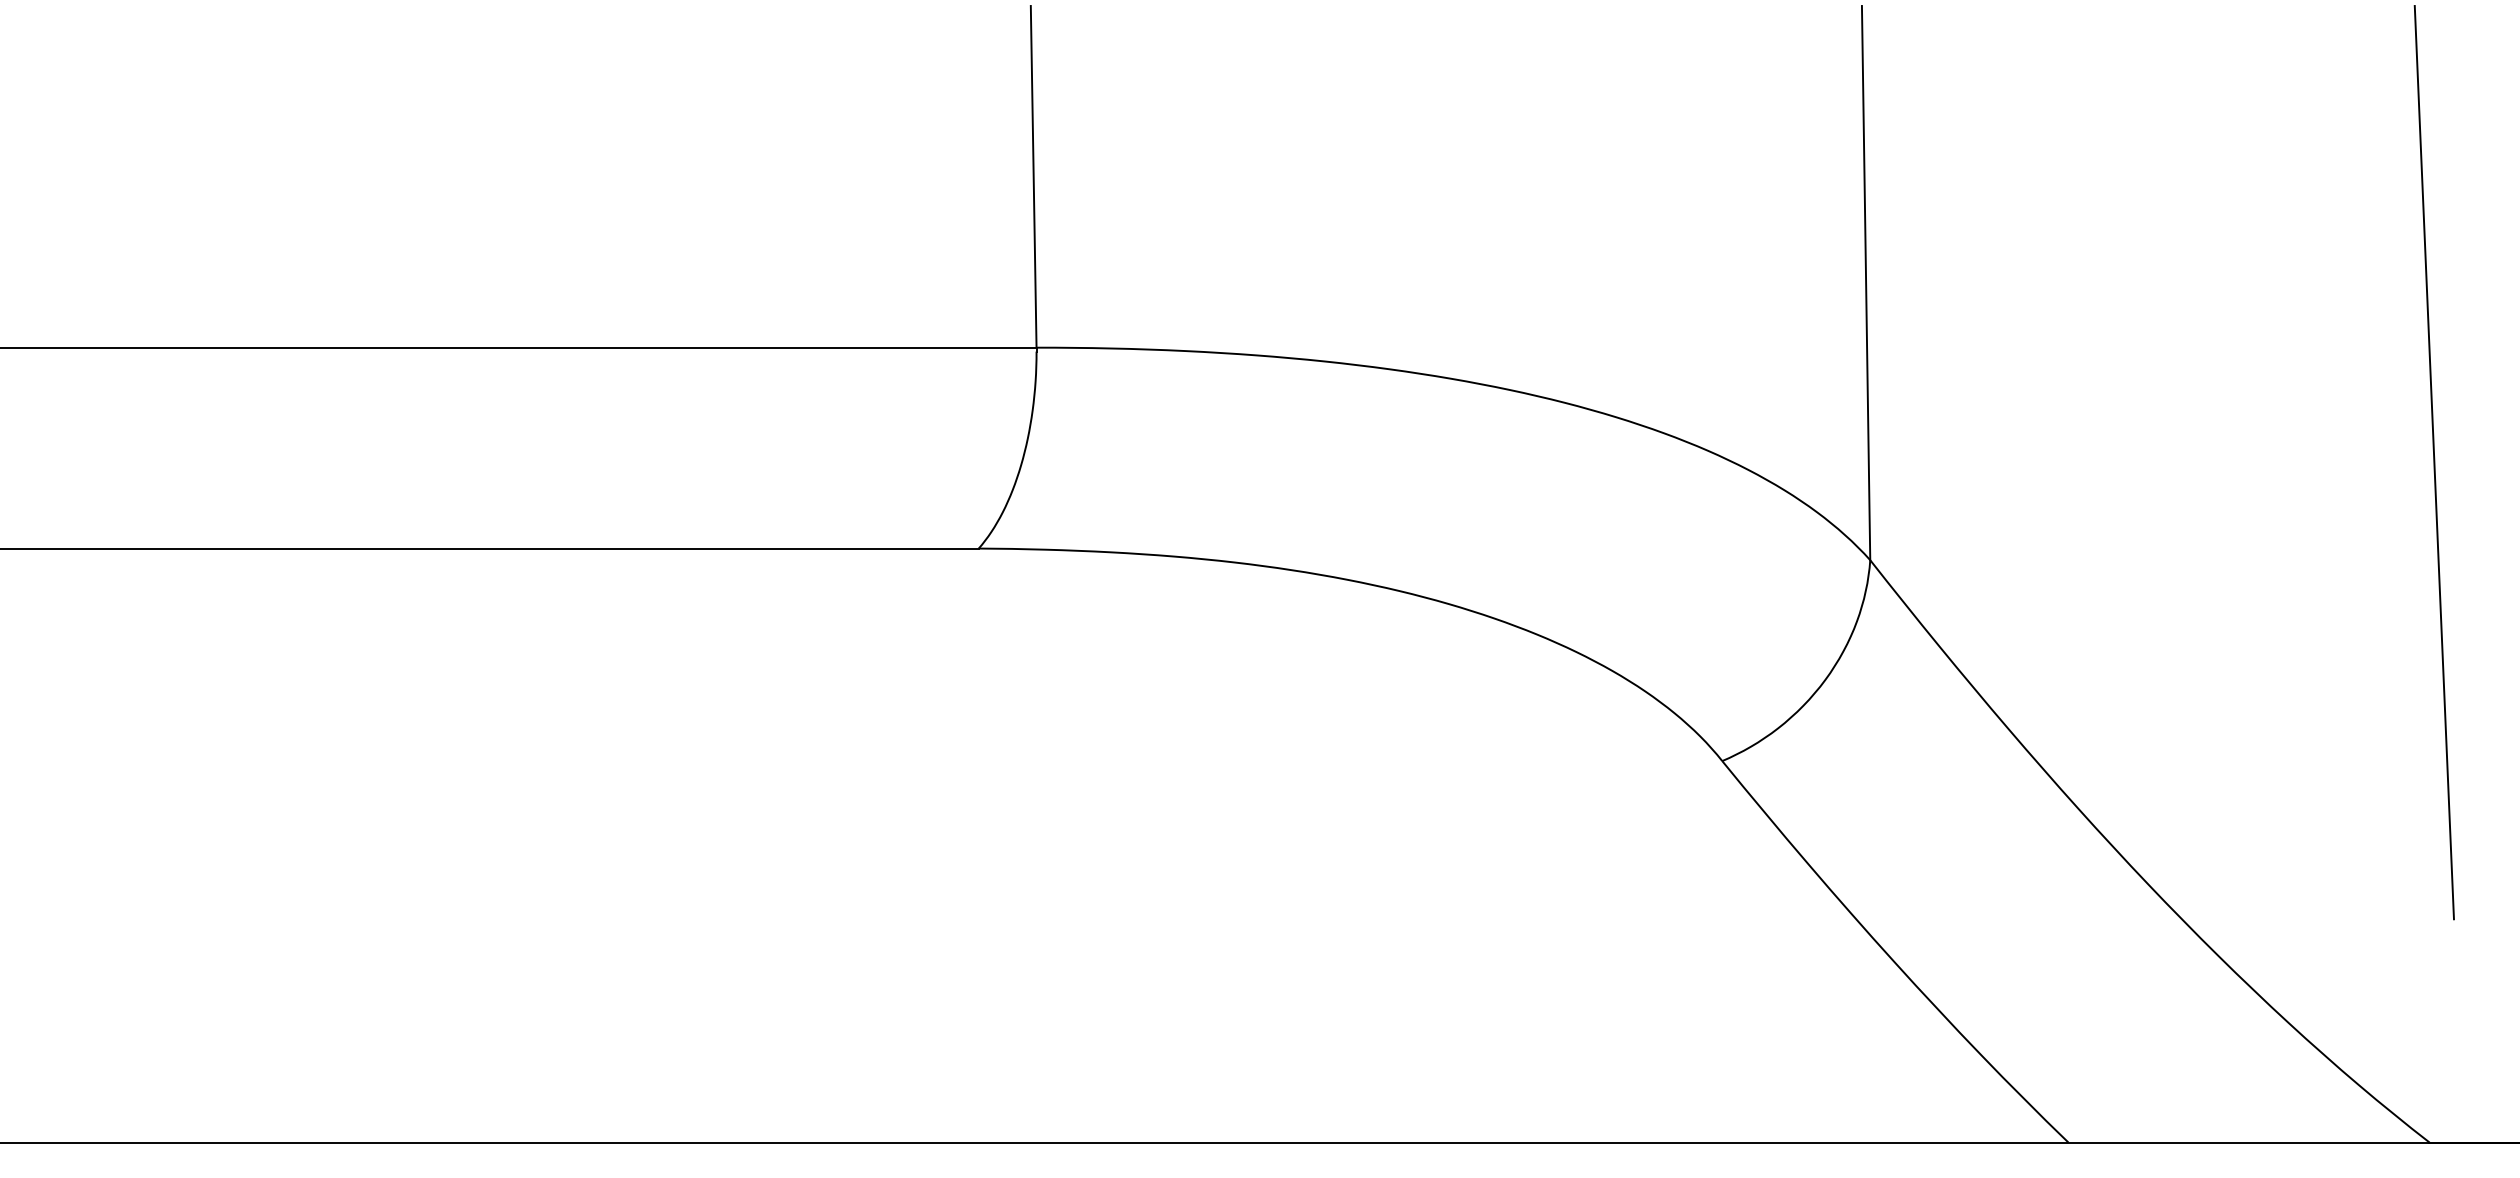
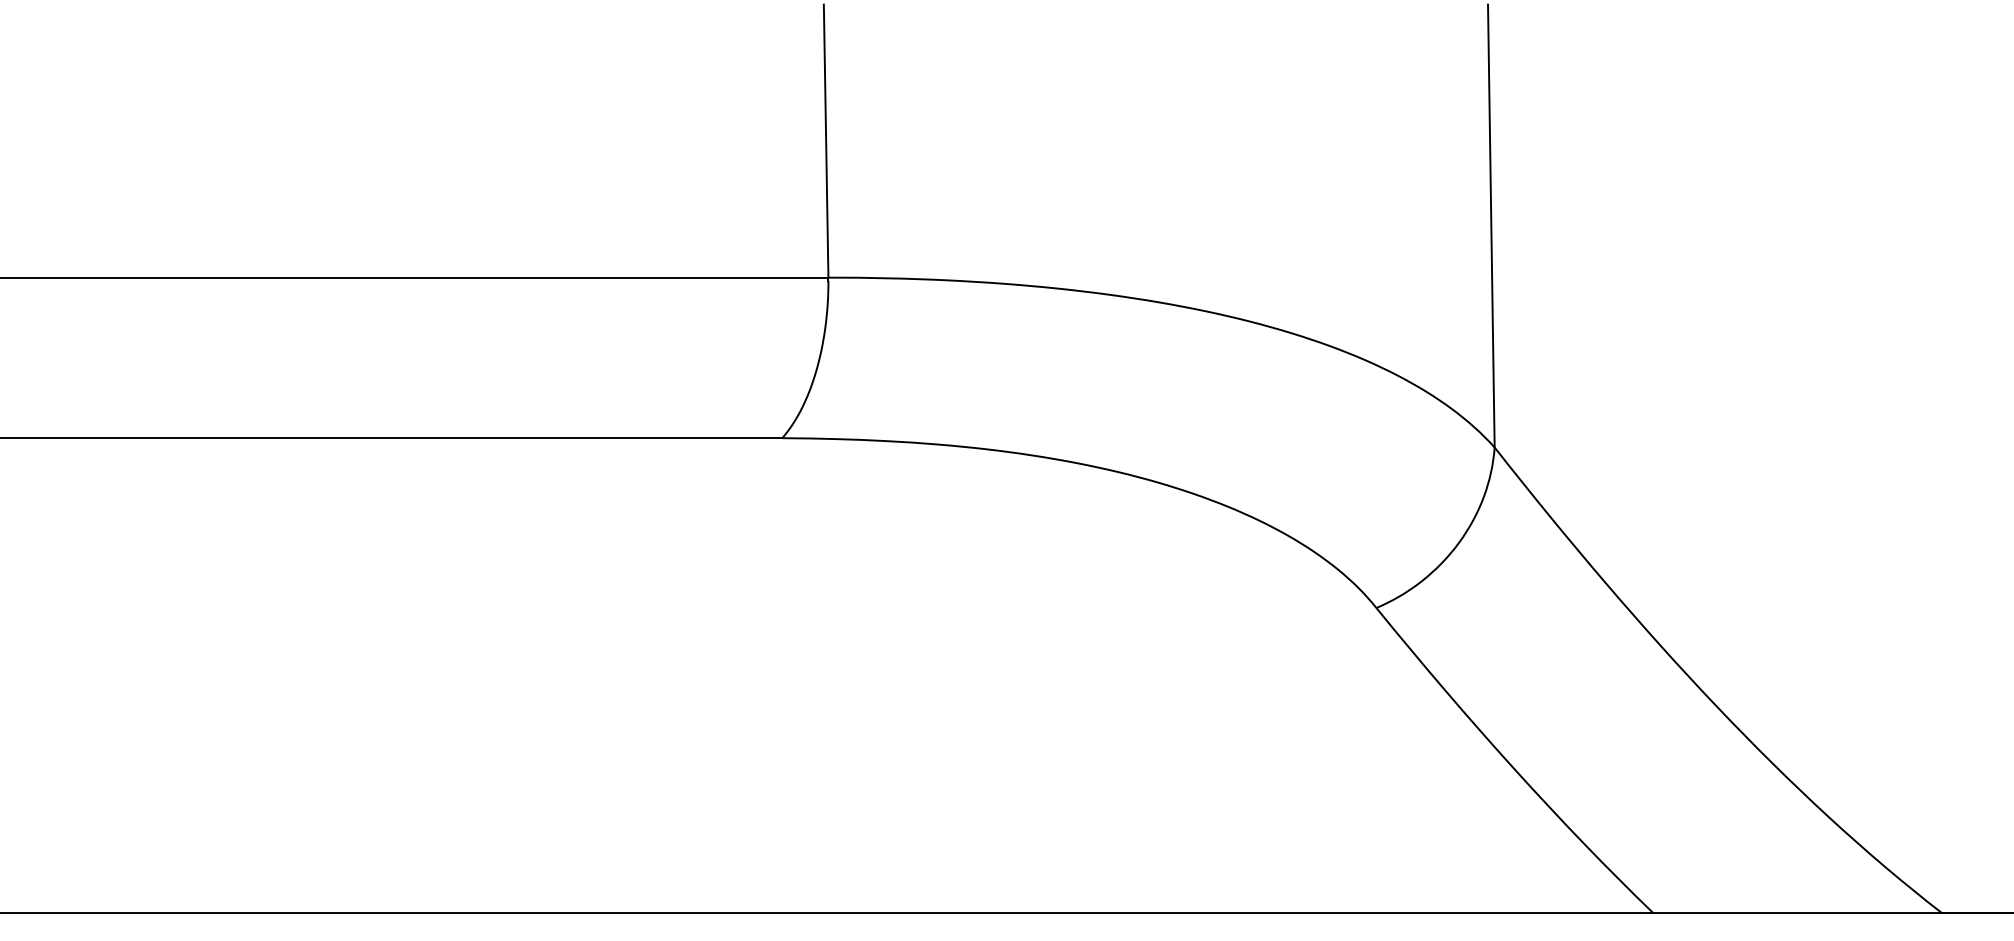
line: (2434, 462) -> (1945, 369), removed

